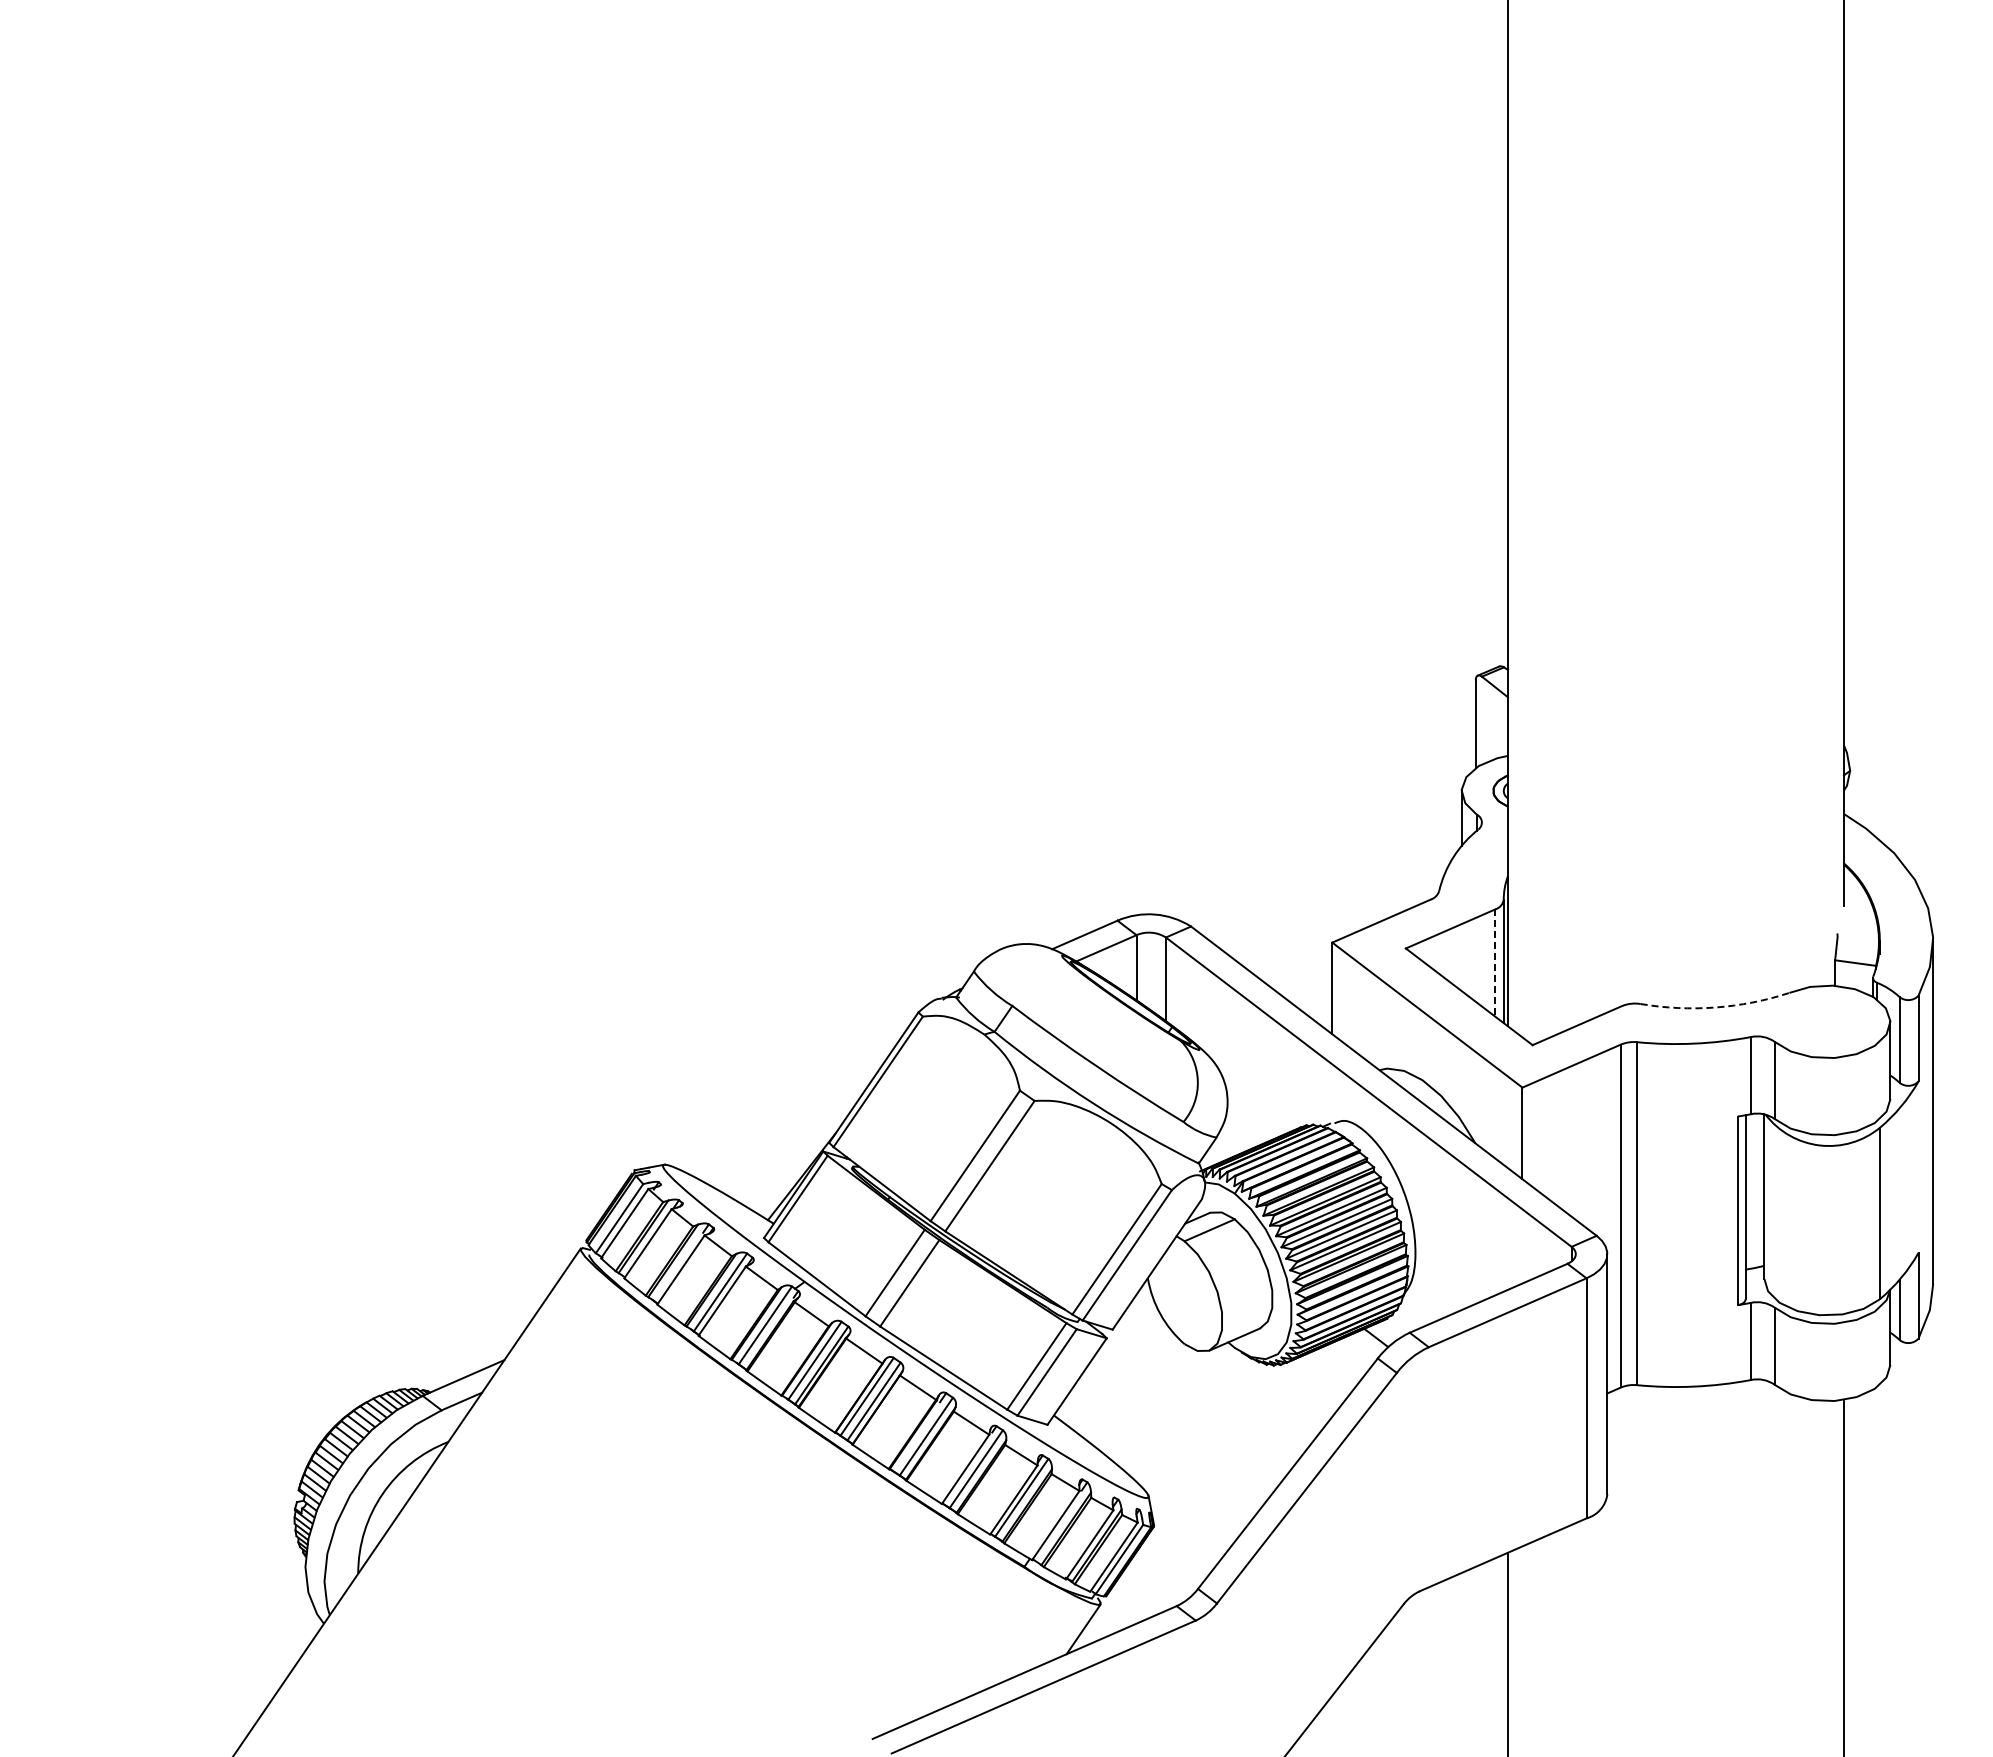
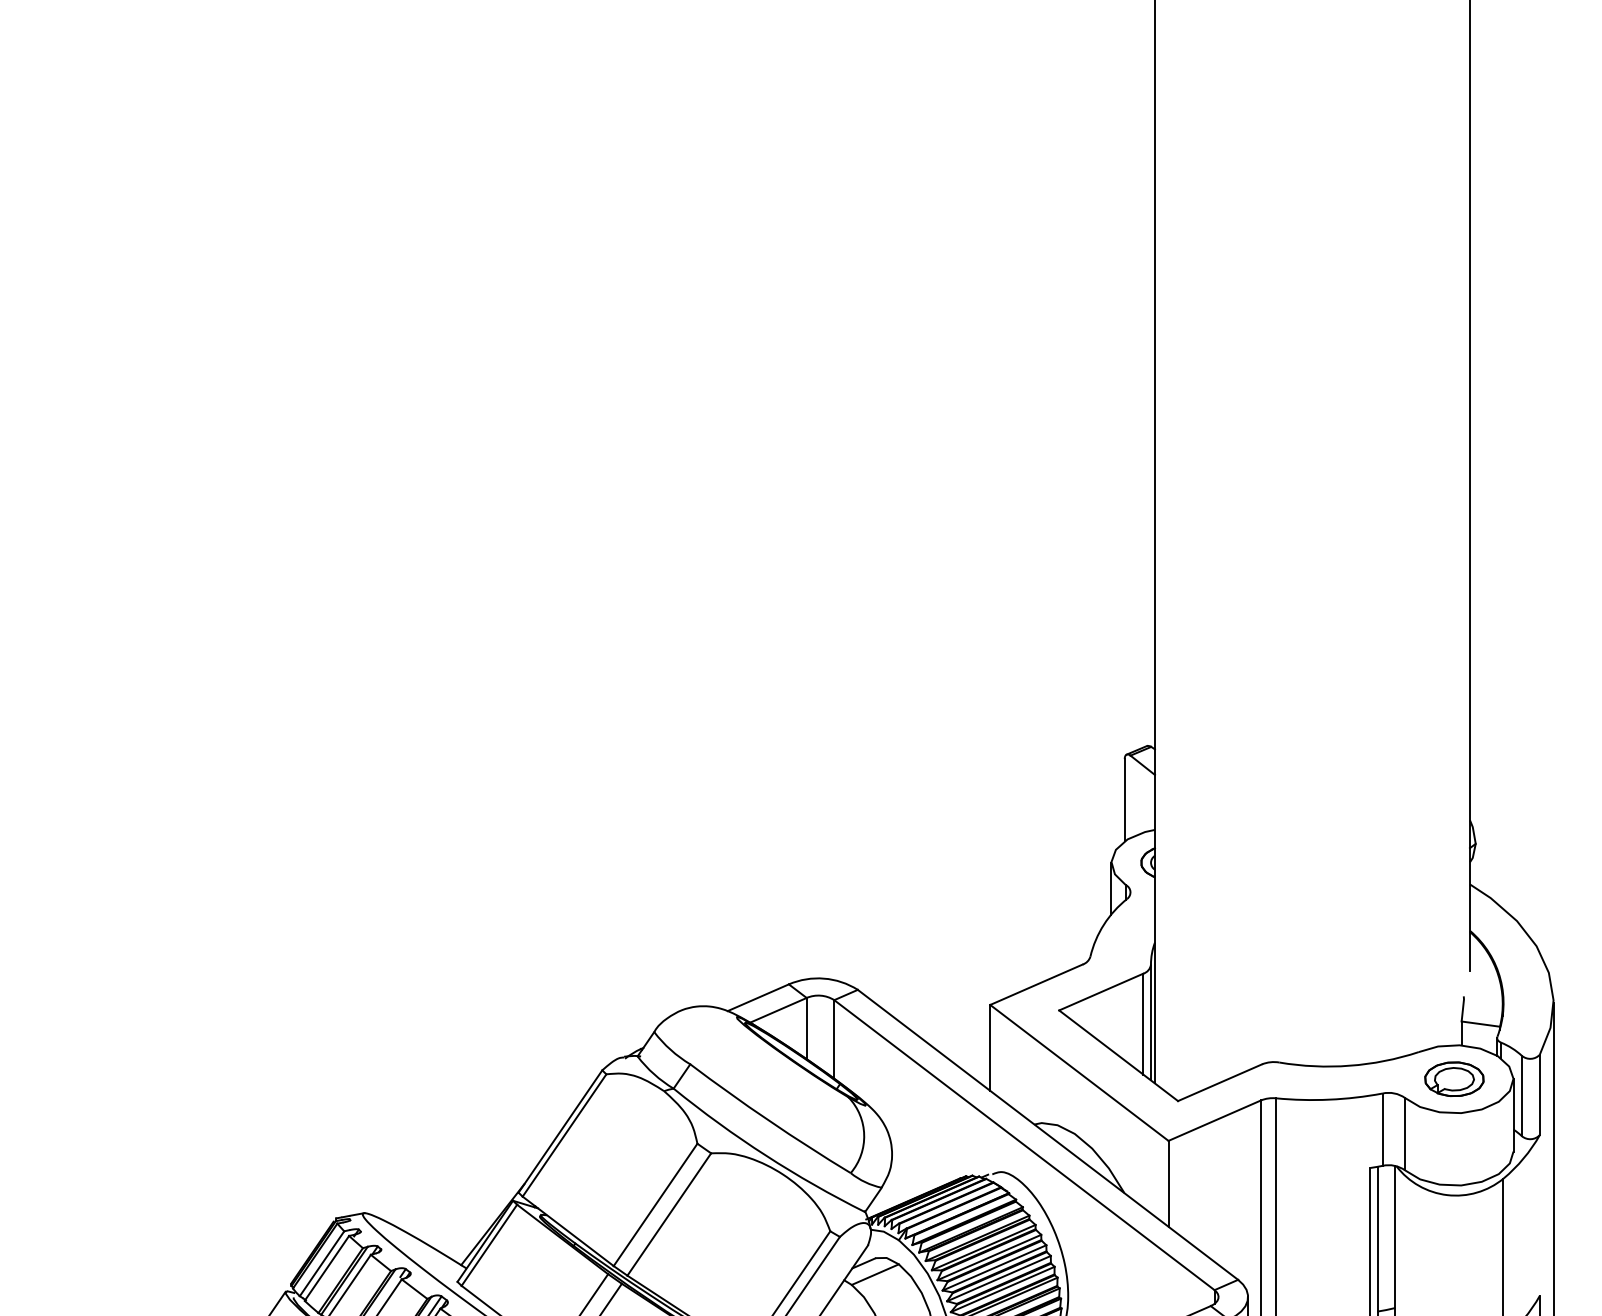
line: (1495, 963) -> (1143, 1024), dashed -> solid
arc: (1715, 1007) -> (1349, 1065), dashed -> solid
part: (1827, 1021) -> (1454, 1078), added

